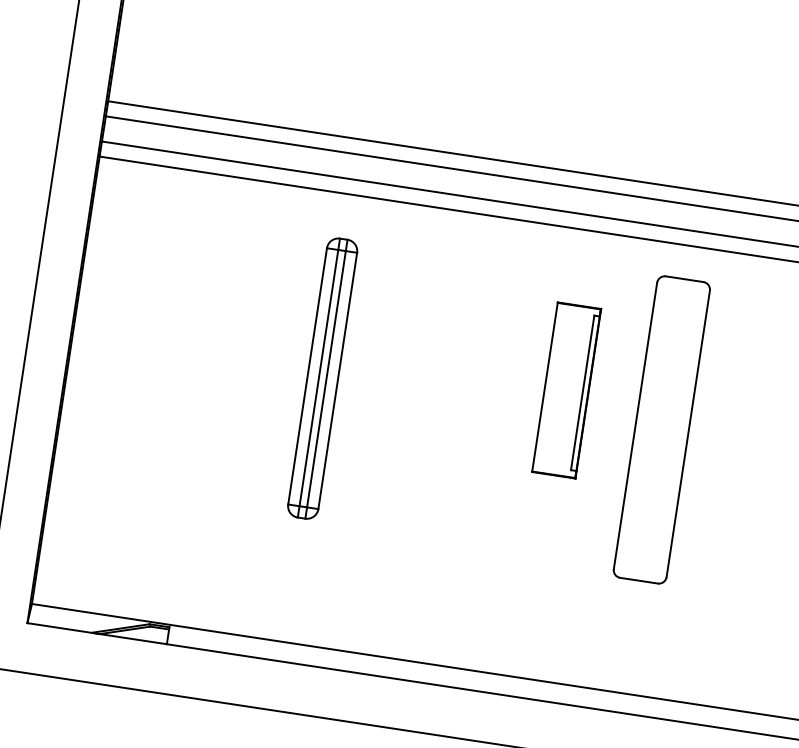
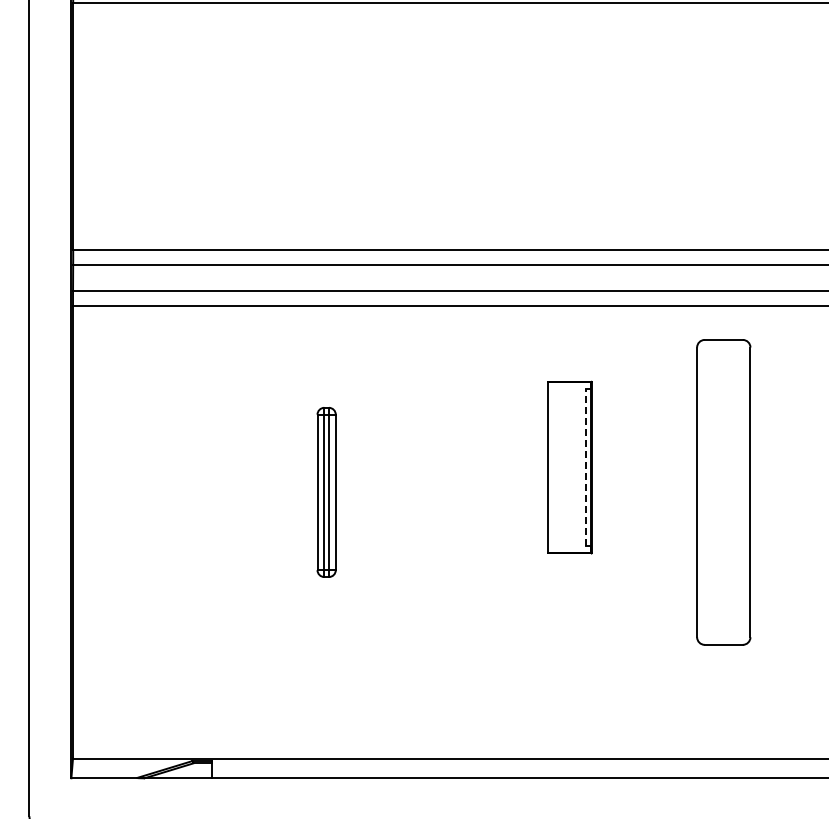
part: (322, 378) -> (326, 492), size x0.6
line: (582, 392) -> (585, 467), solid -> dashed
part: (661, 430) -> (723, 492), moved

